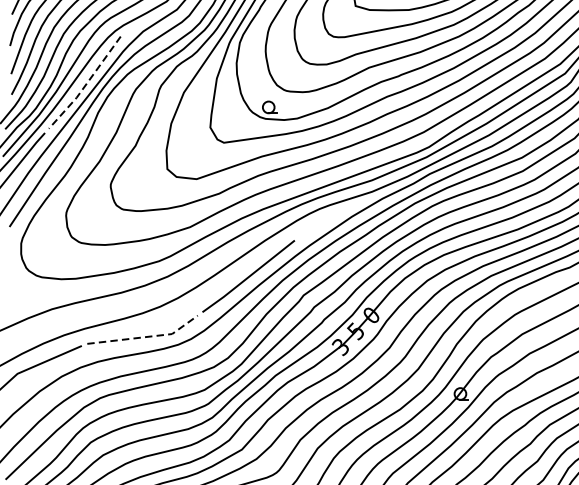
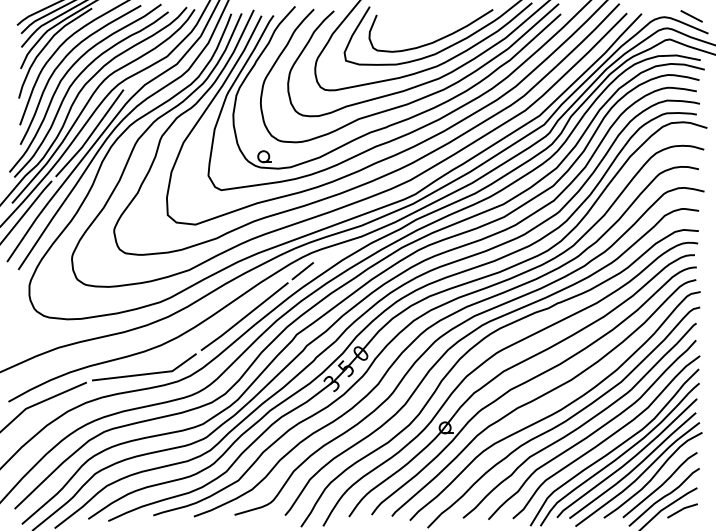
line: (85, 84) -> (90, 135), dashed -> solid
line: (309, 228) -> (302, 271), added
line: (145, 337) -> (147, 374), dashed -> solid

